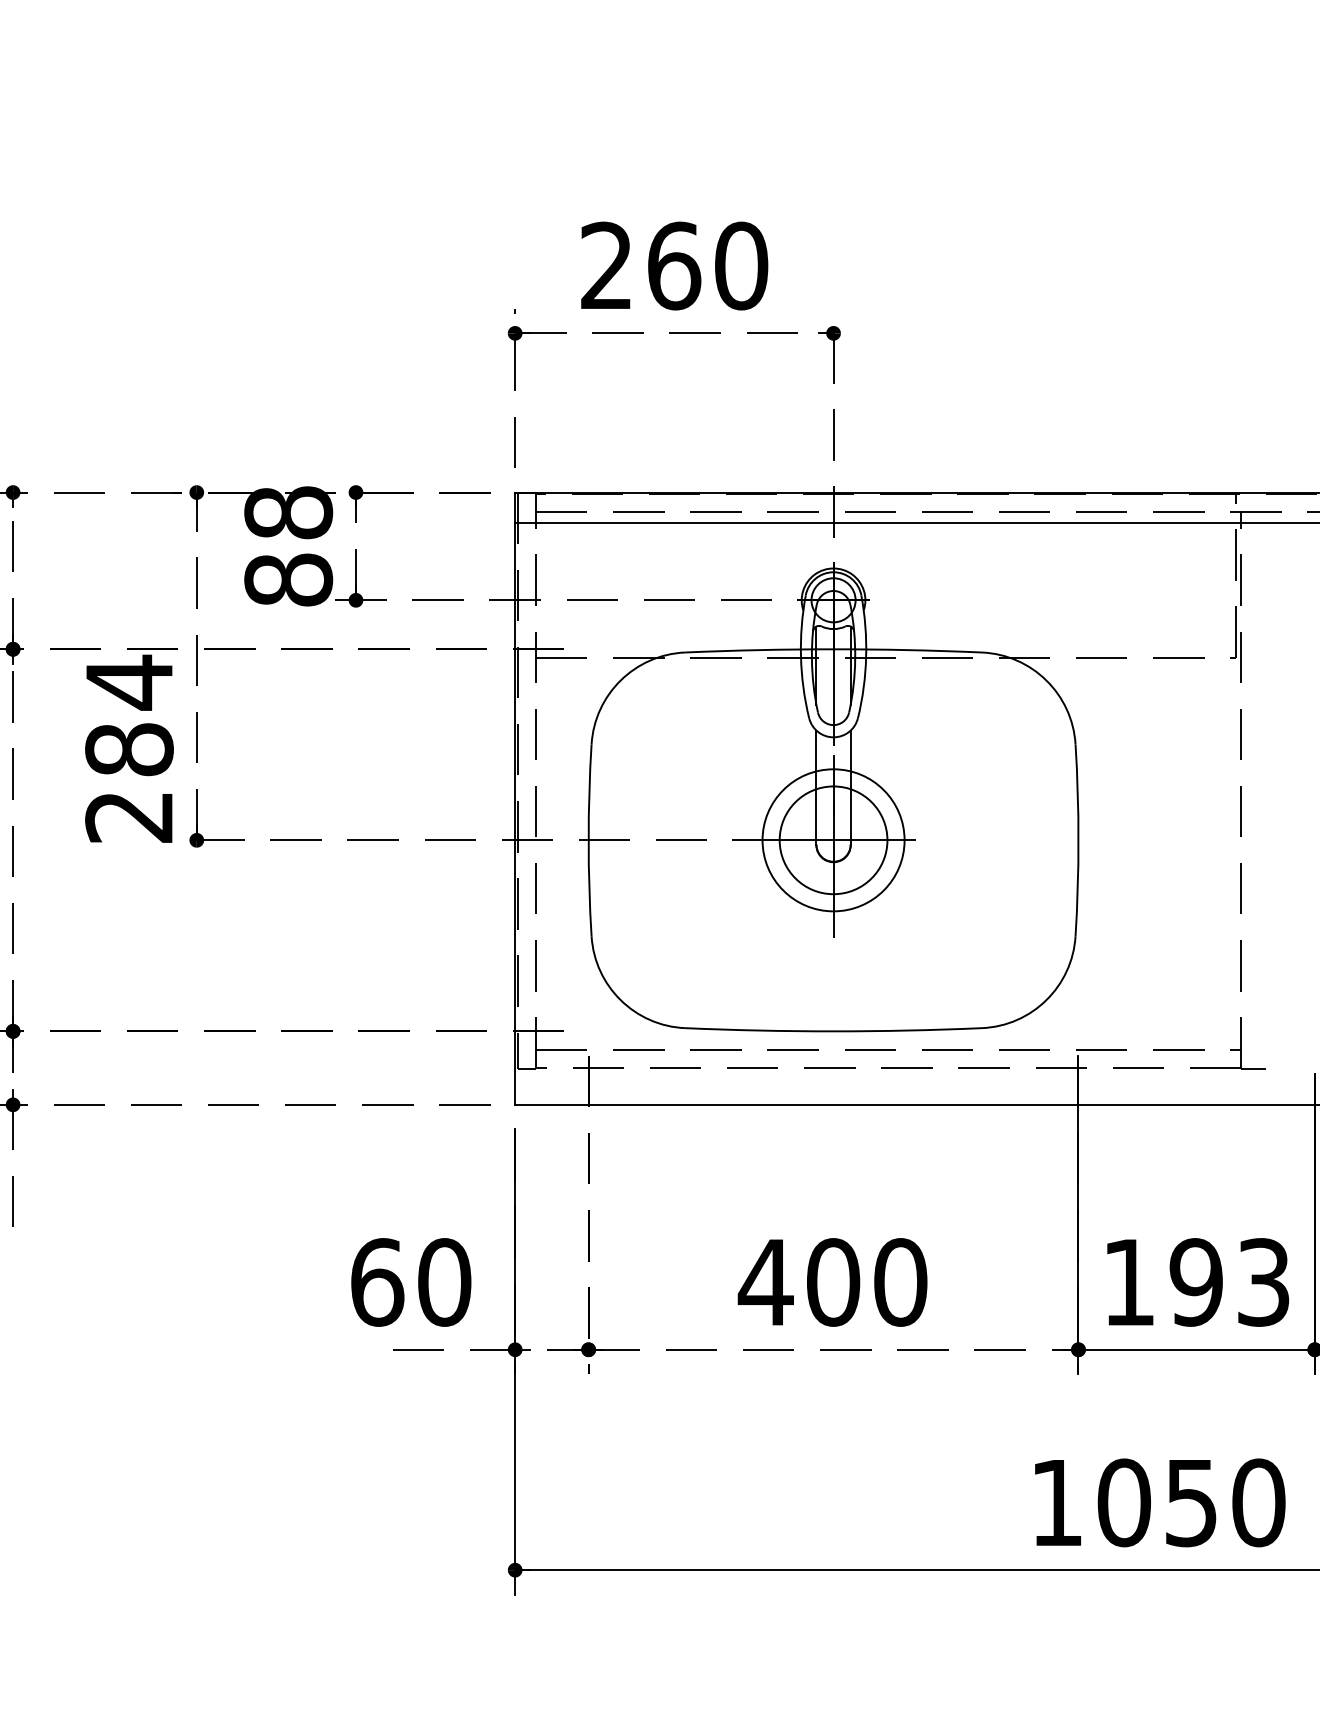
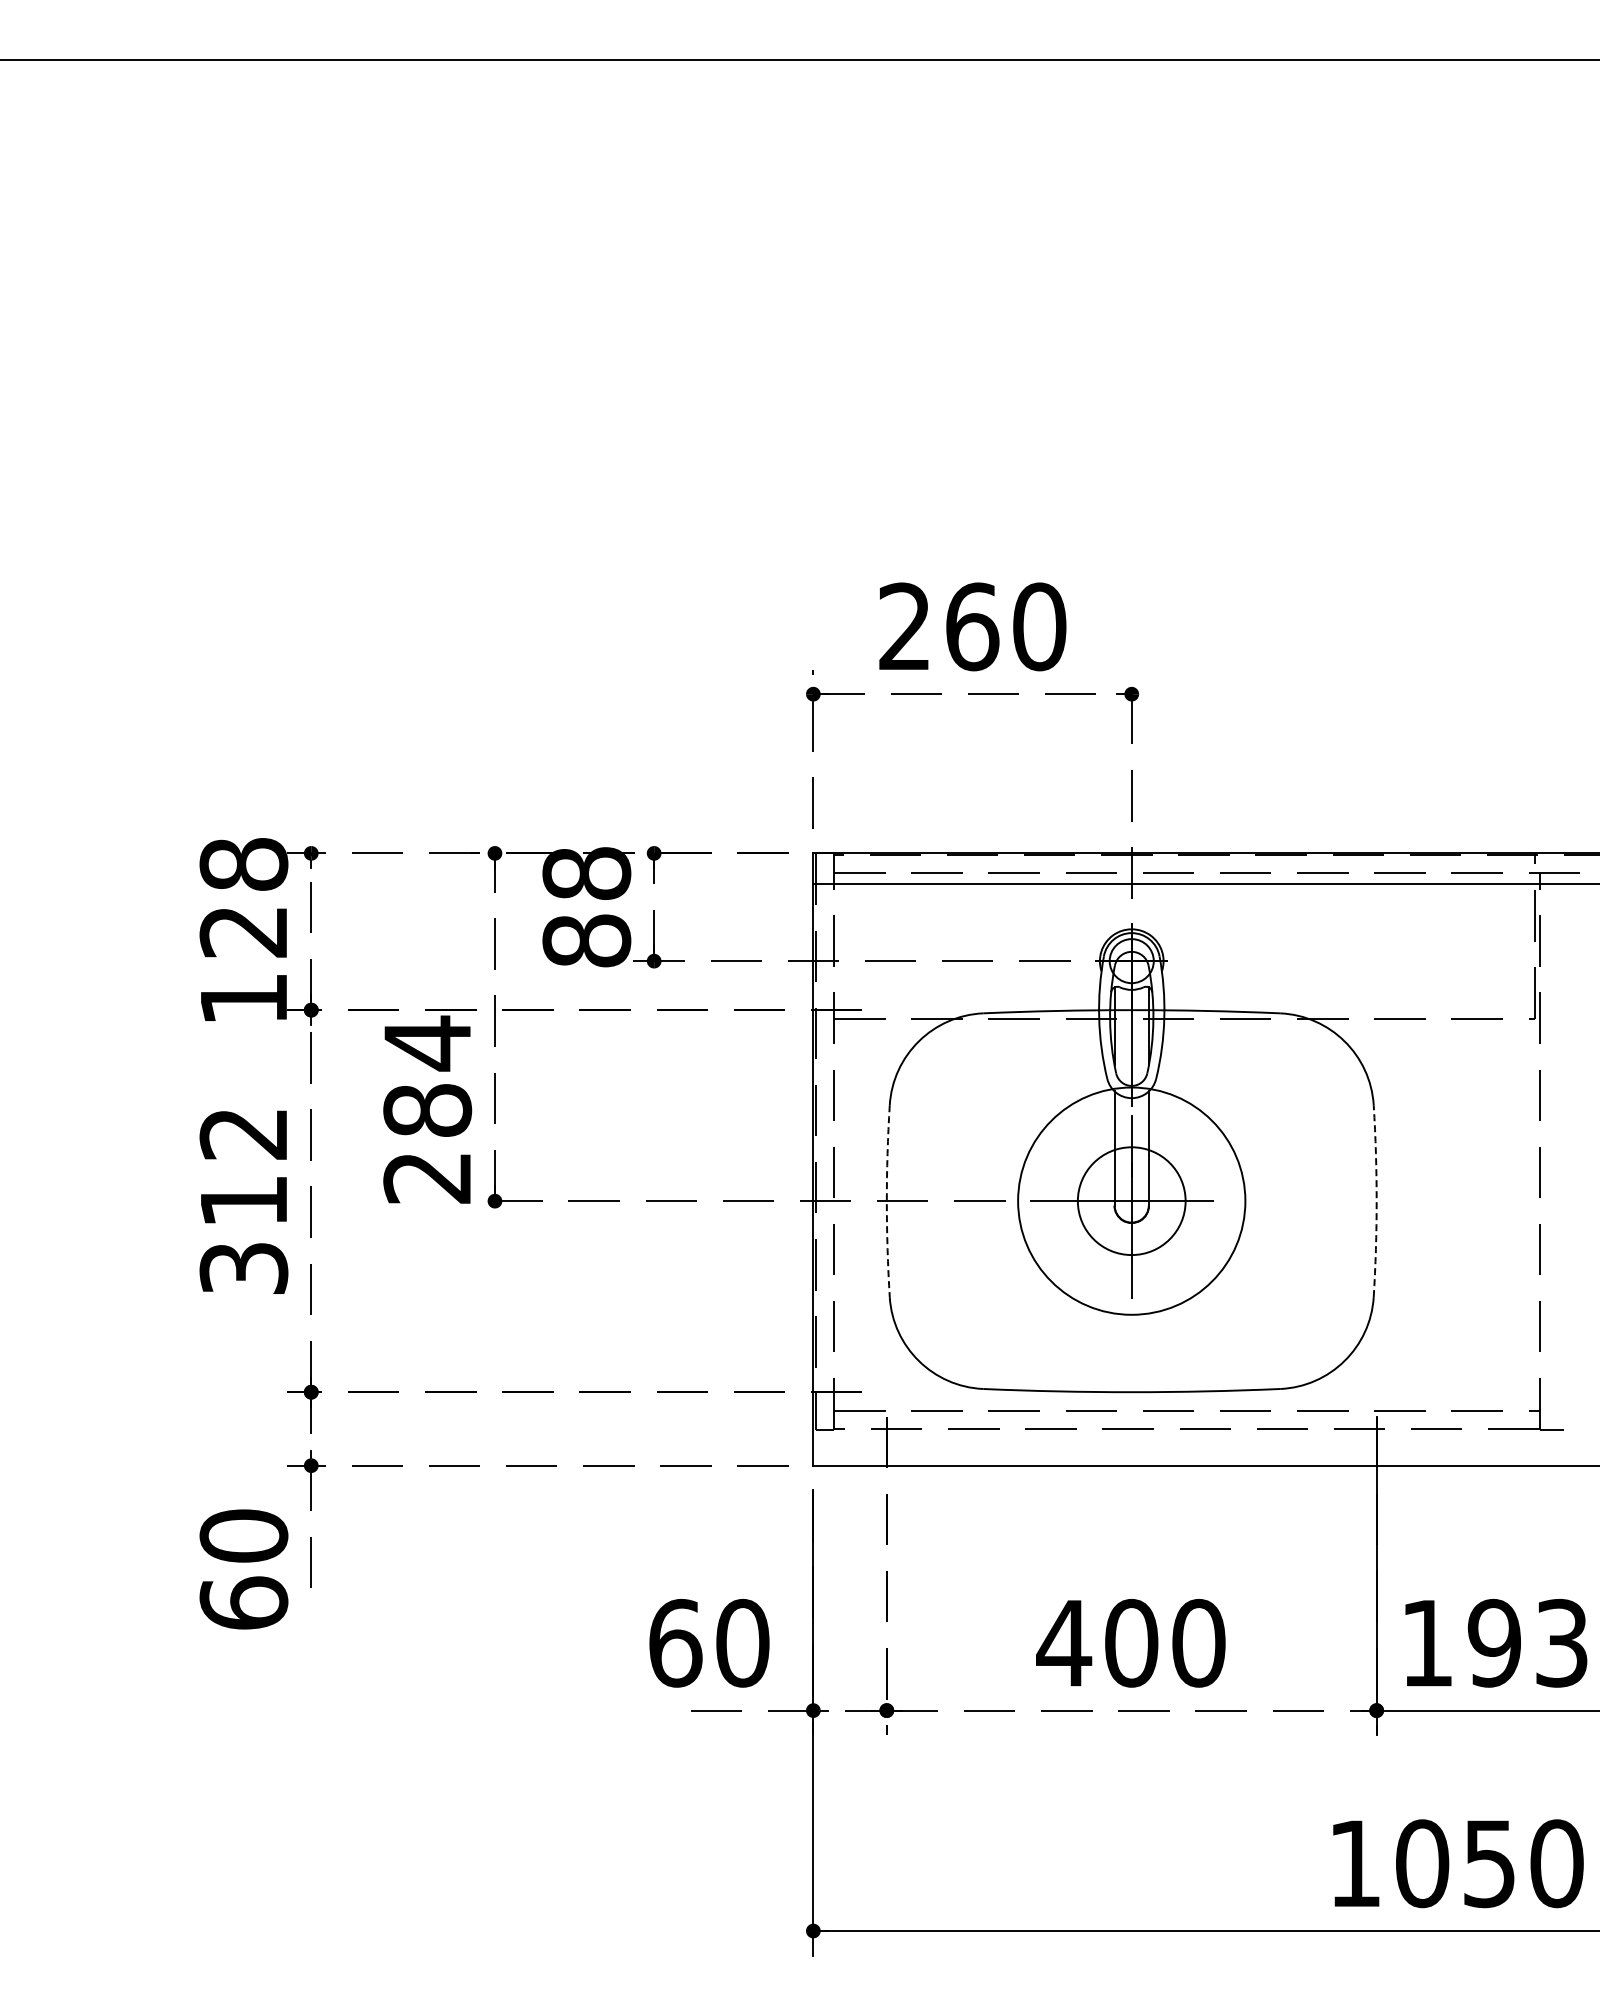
arc: (588, 840) -> (886, 1201), solid -> dashed
circle: (833, 840) -> (1131, 1201), size x1.6
arc: (1078, 840) -> (1376, 1201), solid -> dashed

